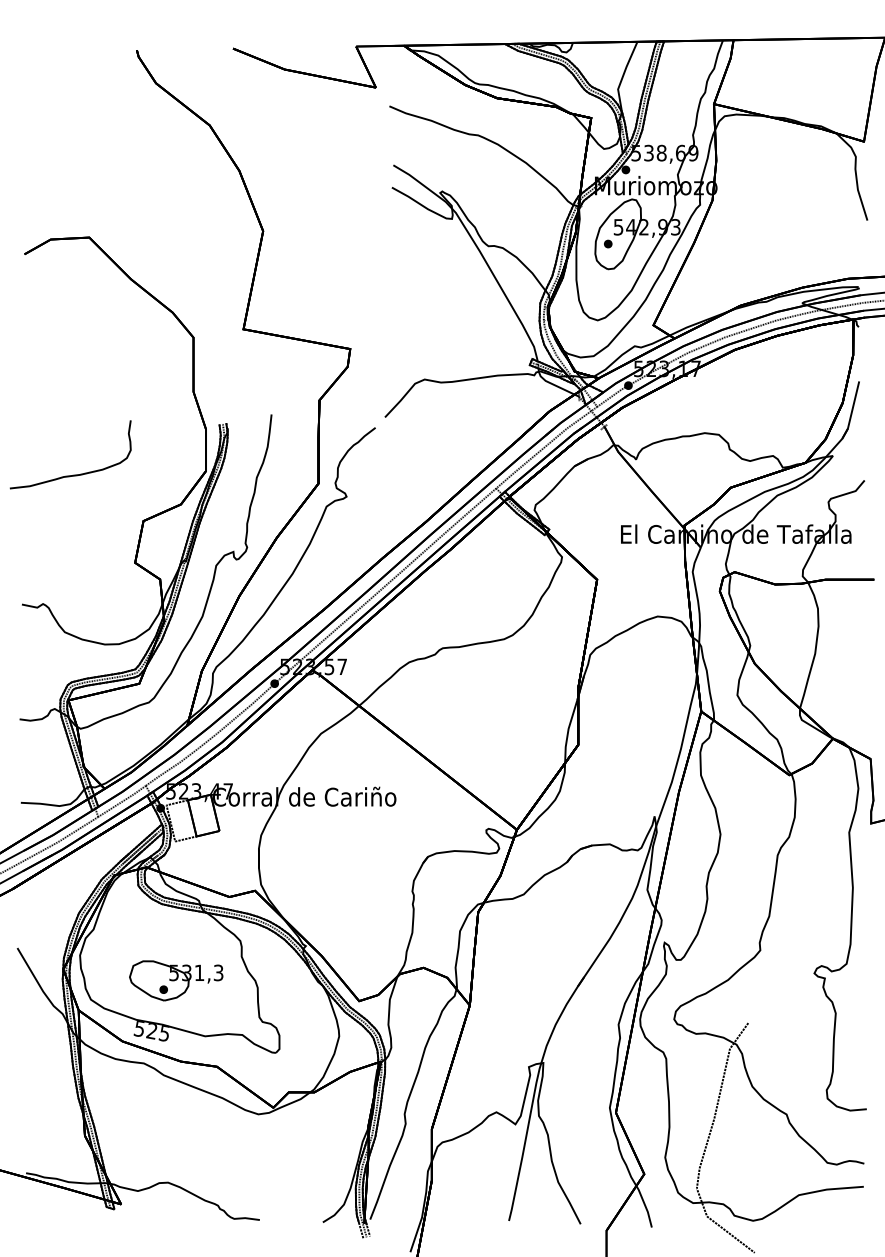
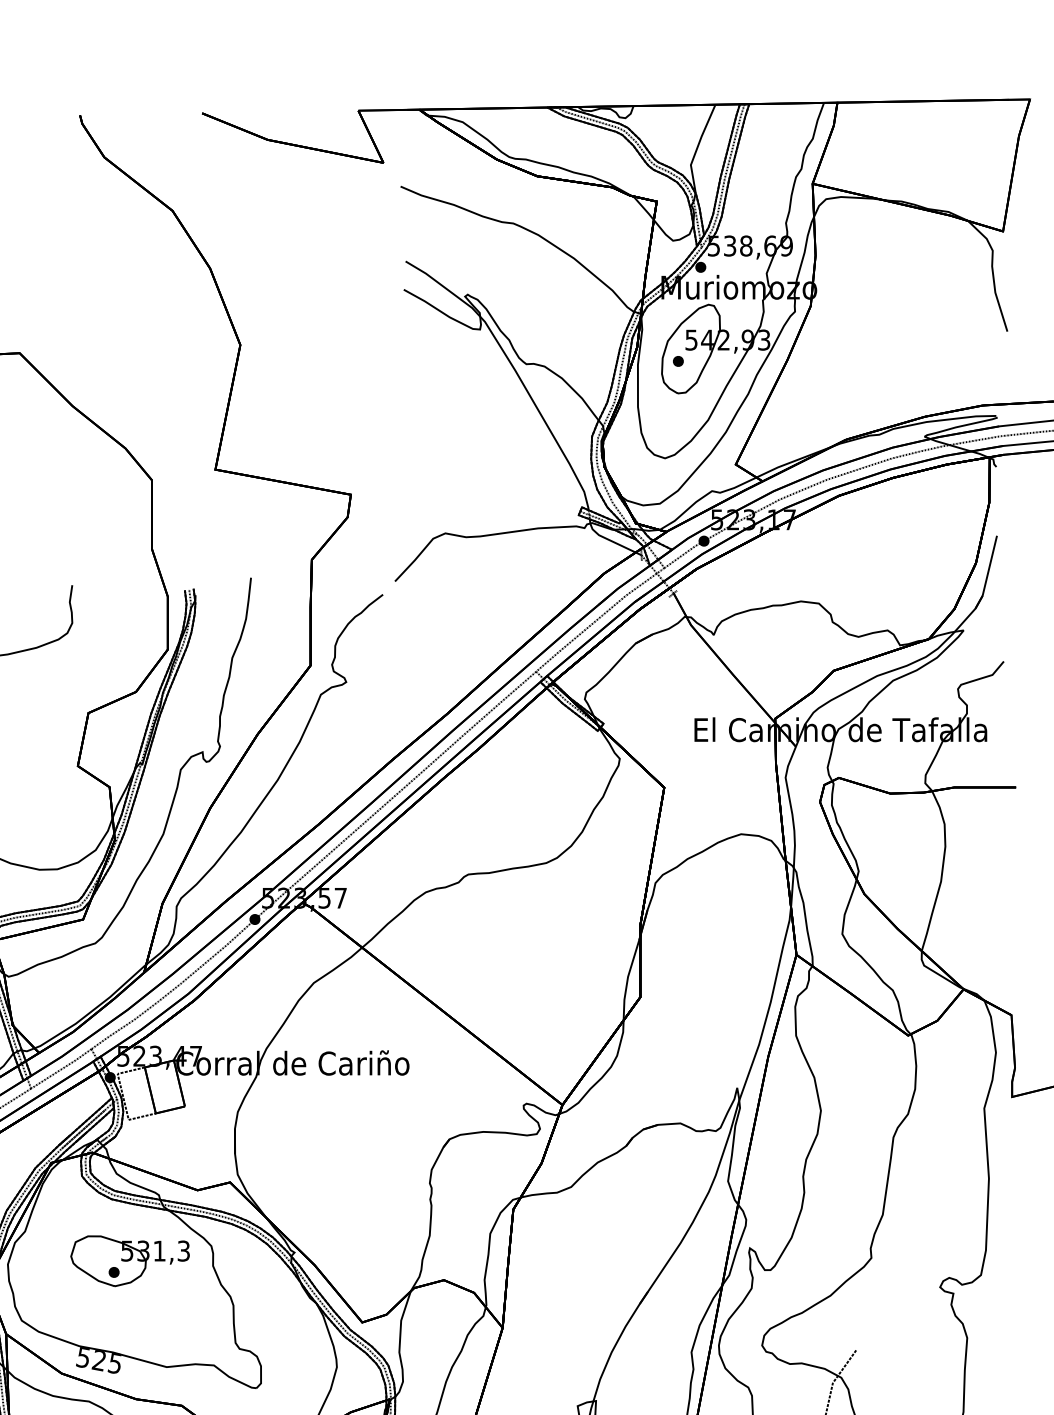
part: (176, 980) -> (130, 1260), moved

